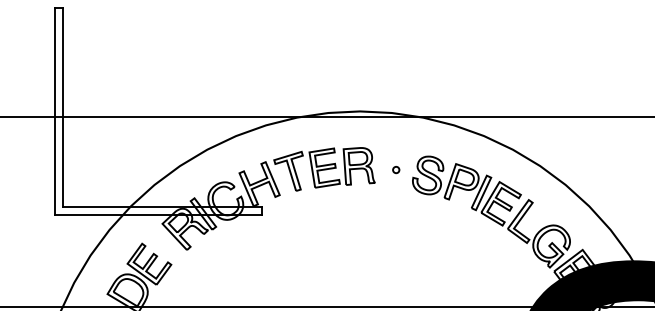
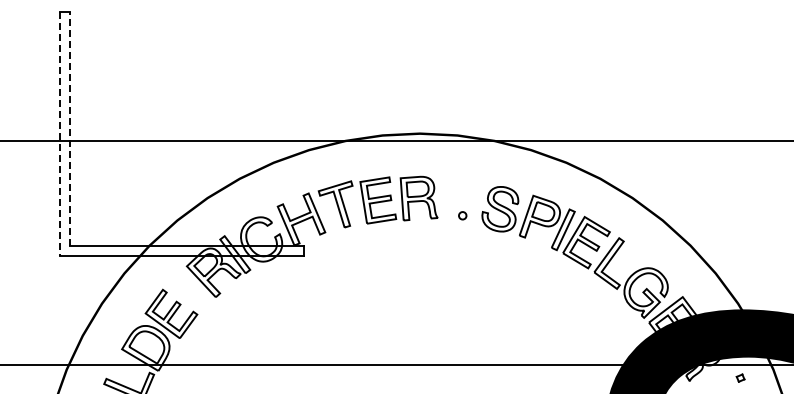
line: (63, 107) -> (69, 128), solid -> dashed
line: (55, 112) -> (60, 134), solid -> dashed
circle: (396, 169) -> (462, 215), moved

